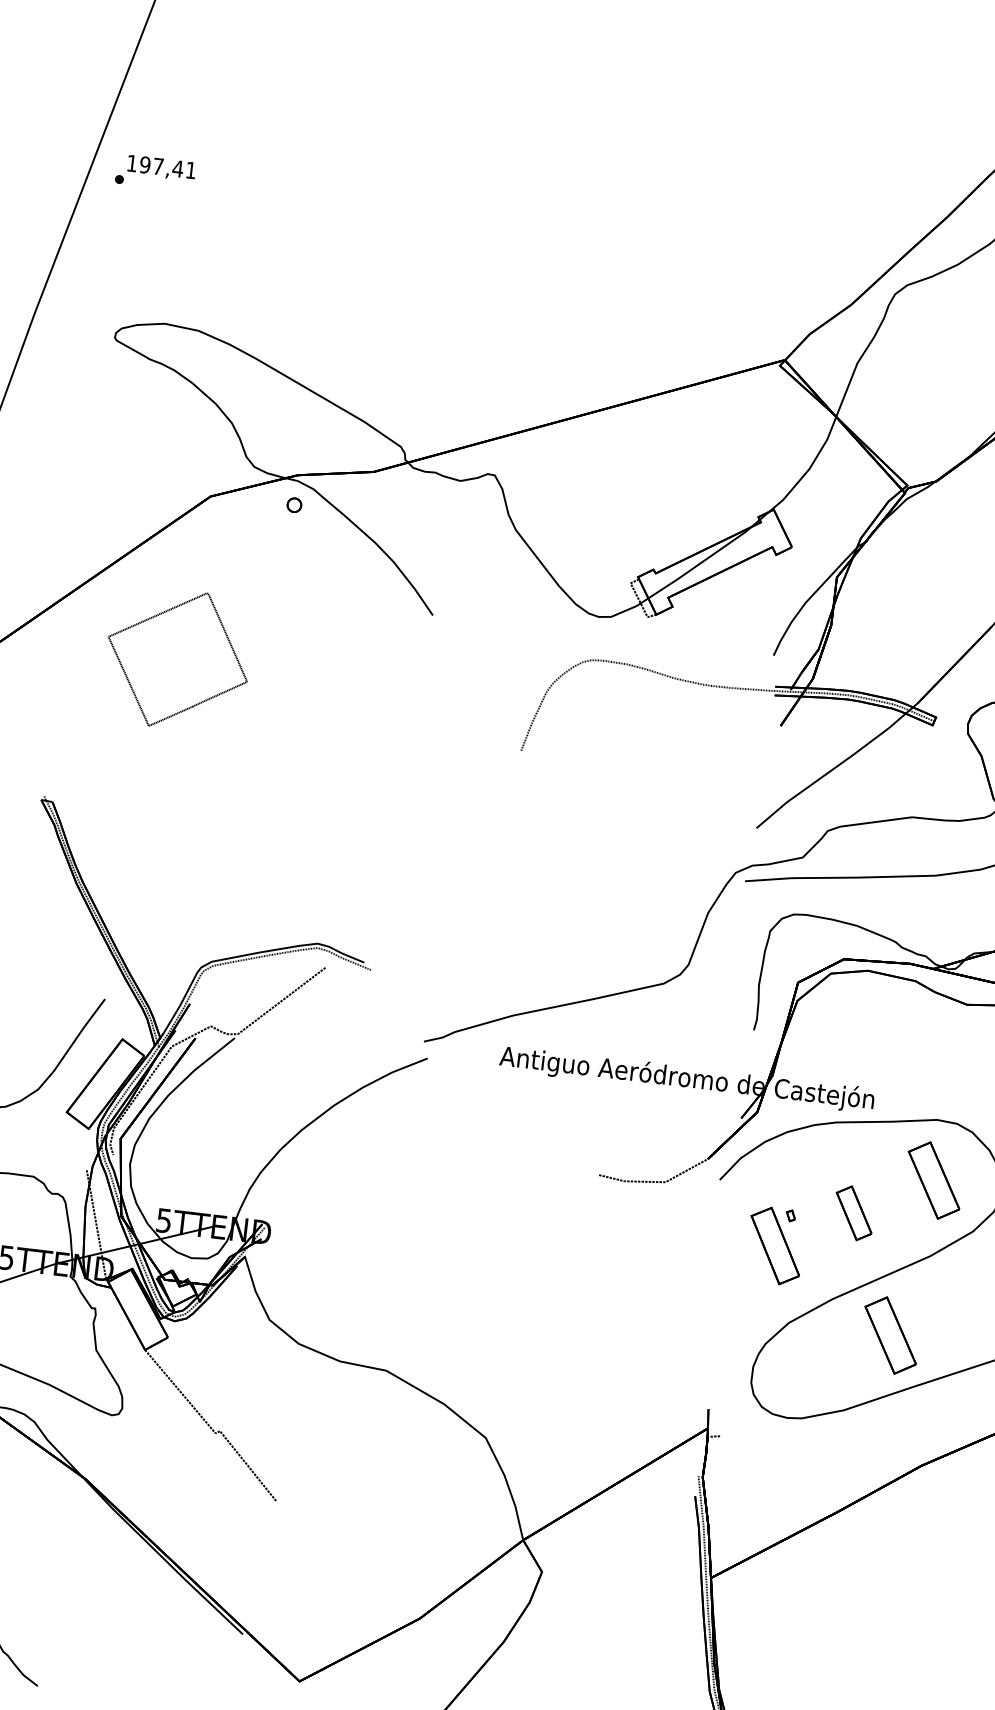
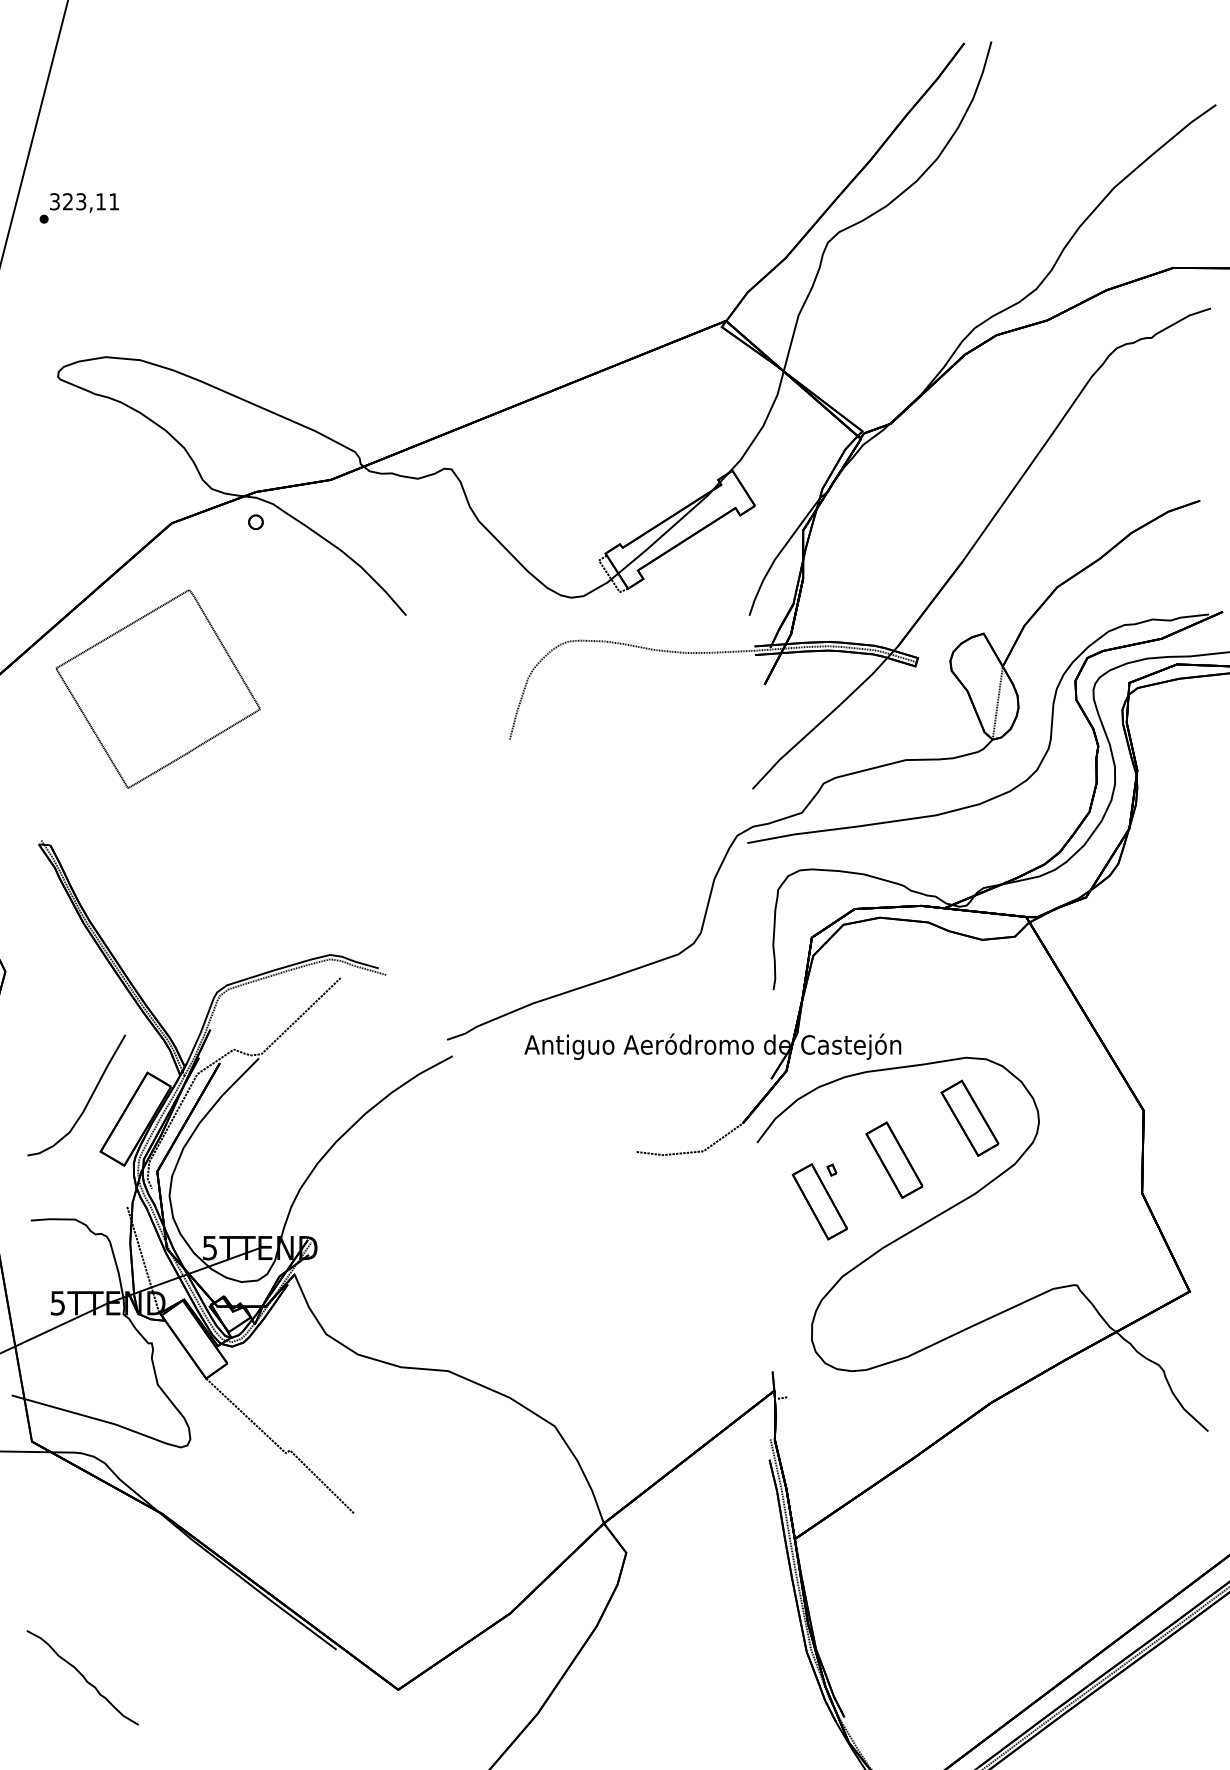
text: (155, 165) -> (78, 201), 197,41 -> 323,11
part: (177, 658) -> (157, 688), size x1.43
part: (854, 1212) -> (894, 1159), size x1.43
part: (890, 1334) -> (944, 1276), removed

